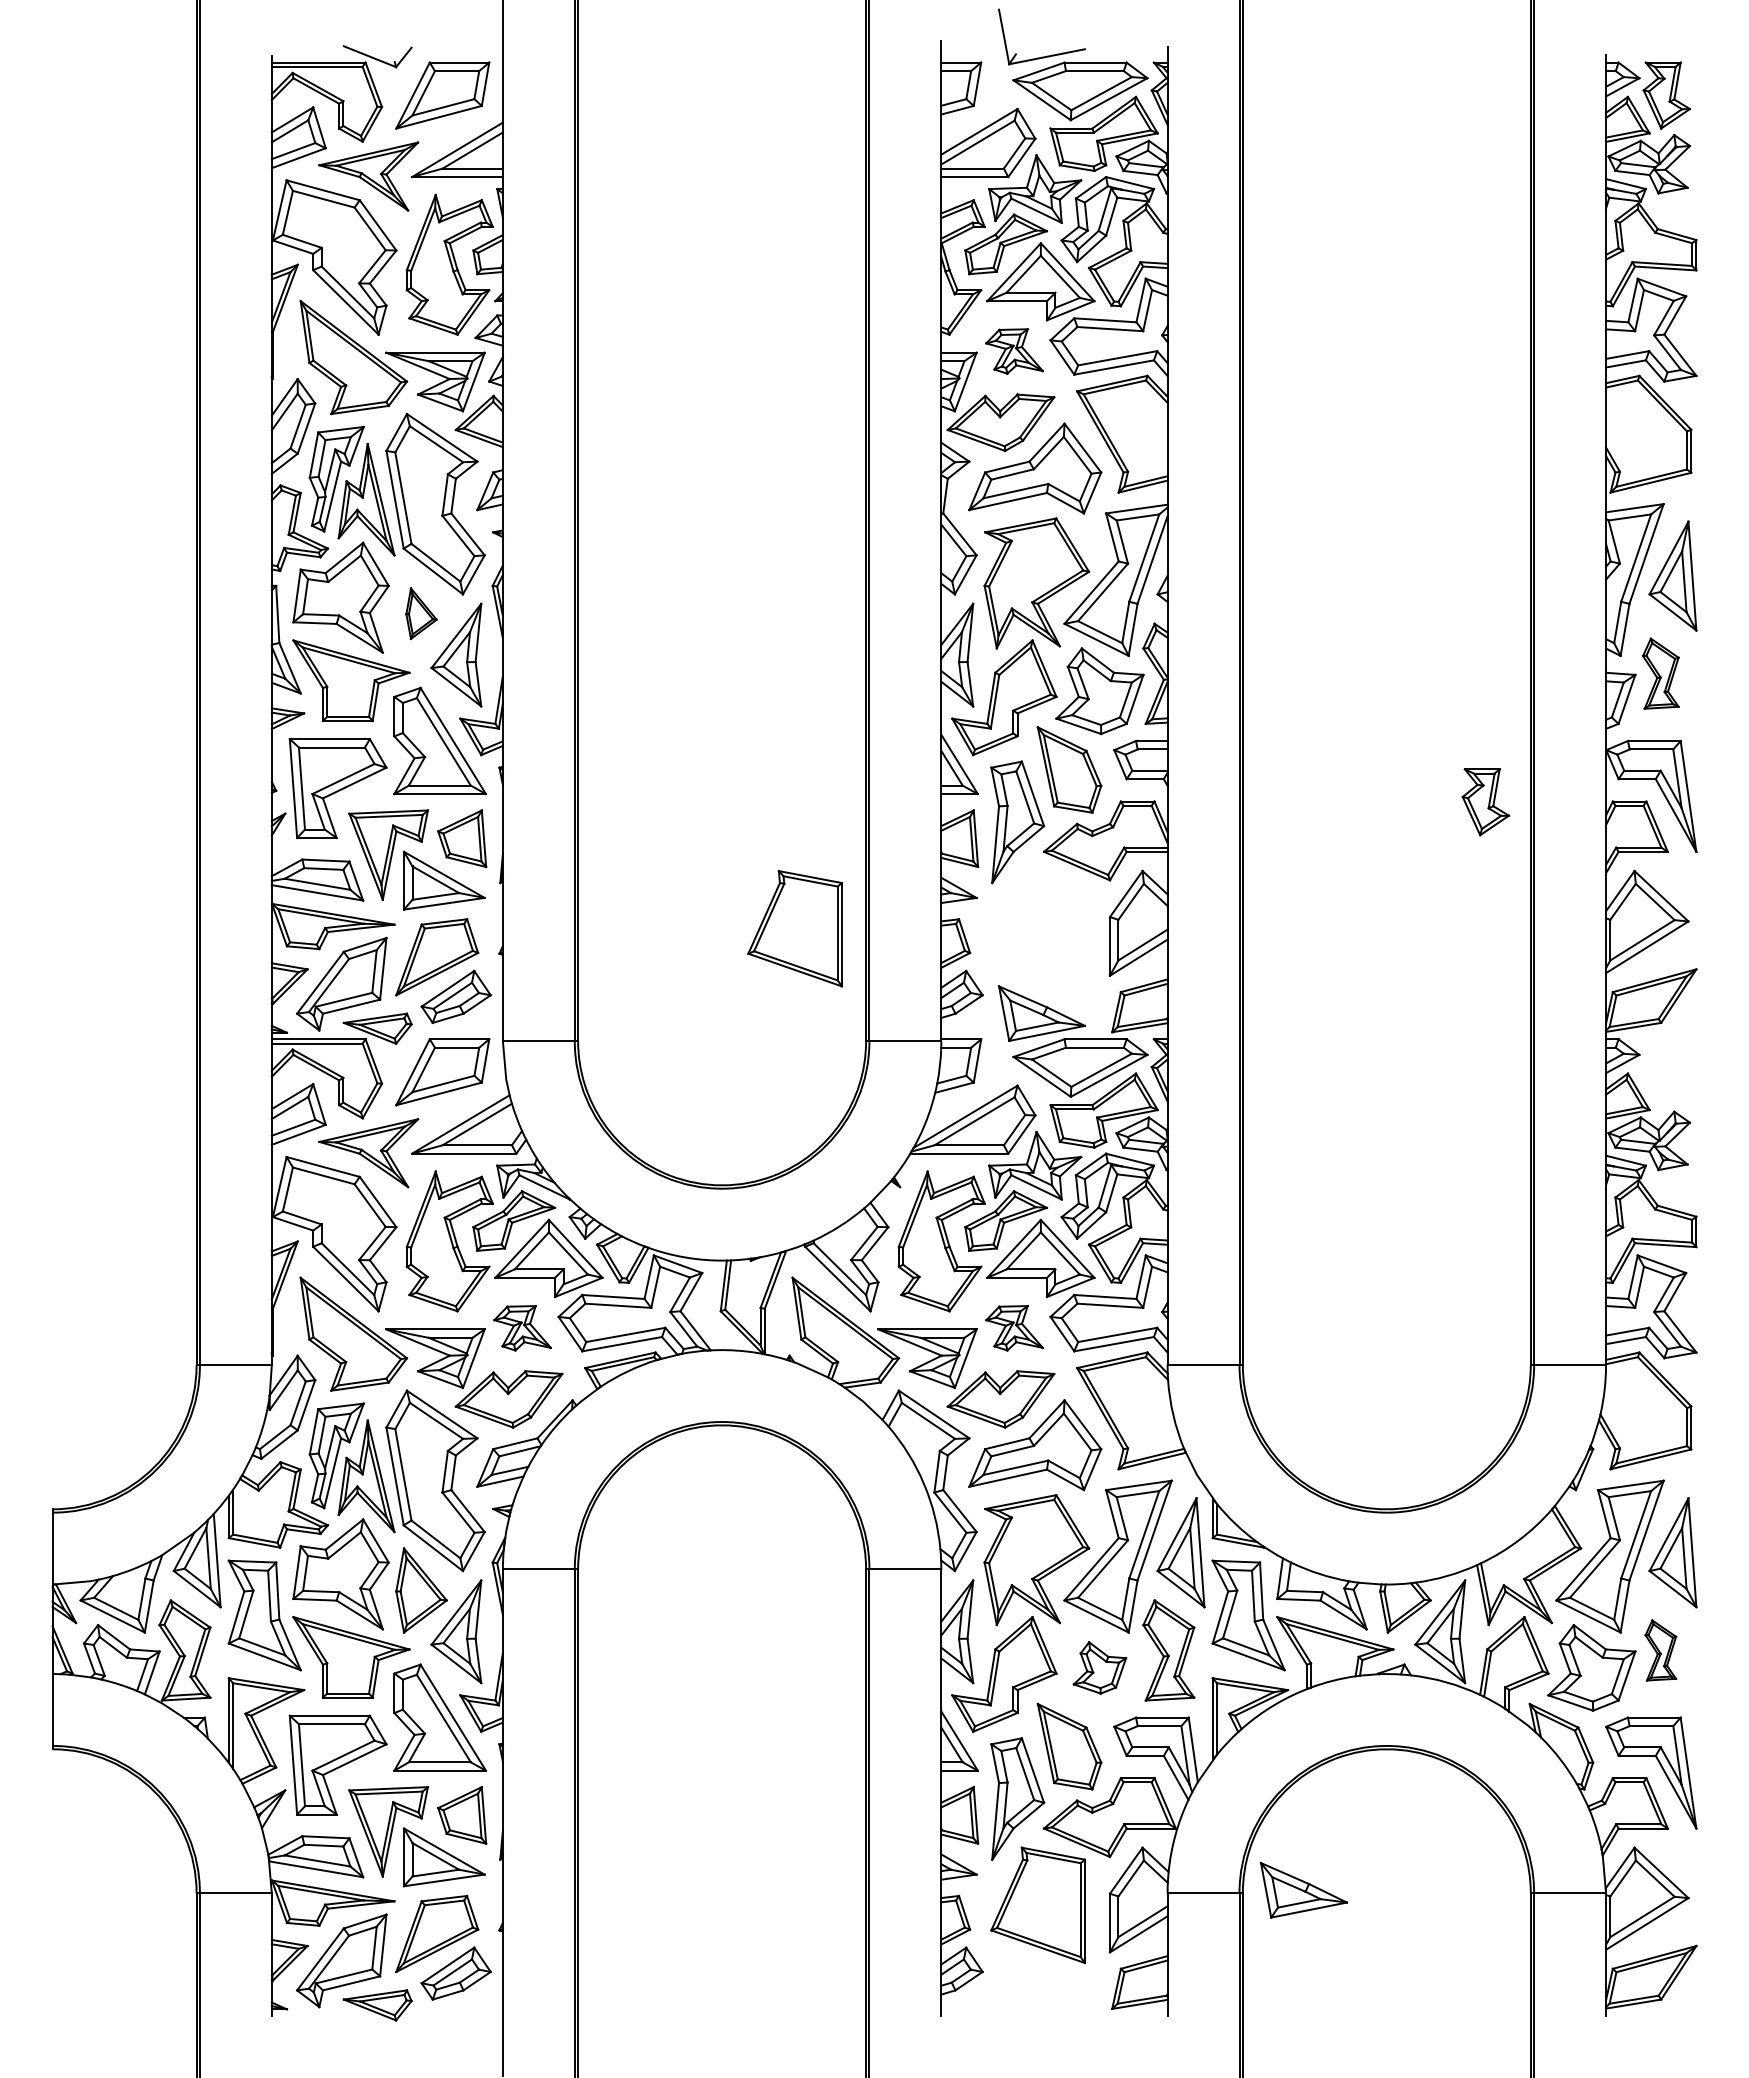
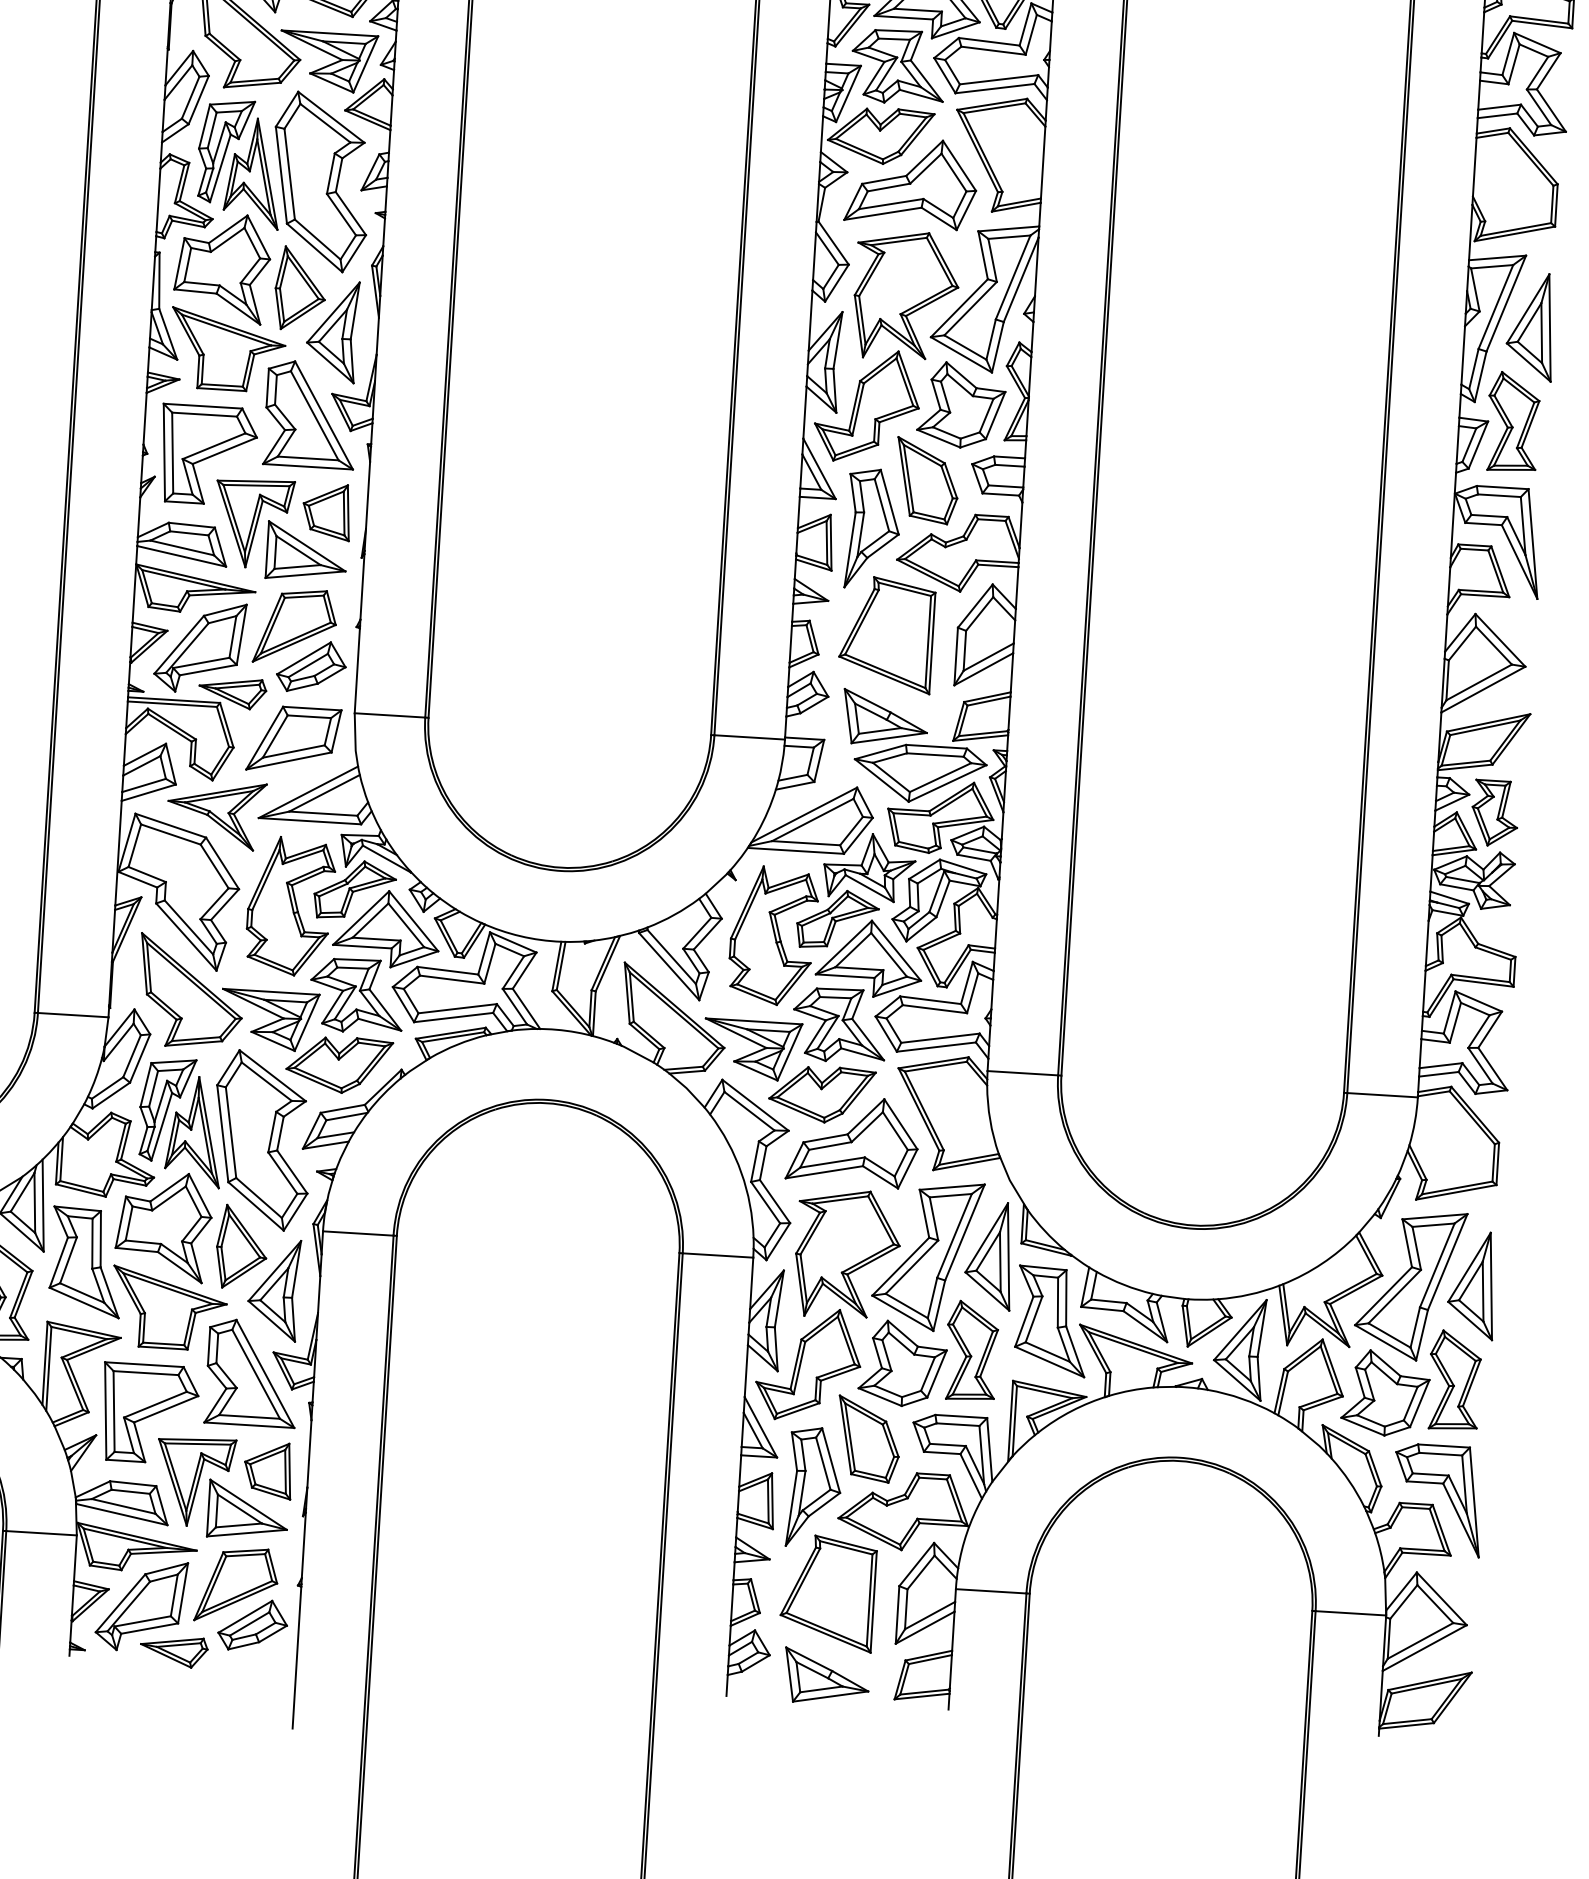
part: (1014, 351) -> (898, 66), size x1.67
part: (421, 613) -> (300, 288), size x1.67
part: (1660, 673) -> (1512, 421), size x1.43
part: (1485, 802) -> (1494, 813), moved
part: (794, 928) -> (886, 634), moved
part: (522, 1328) -> (356, 996), size x1.67
part: (1014, 1328) -> (839, 1025), size x1.67
part: (1660, 1650) -> (1454, 1380), size x1.67
part: (1099, 1667) -> (902, 1363), size x1.67
part: (1303, 1890) -> (826, 1677), moved

